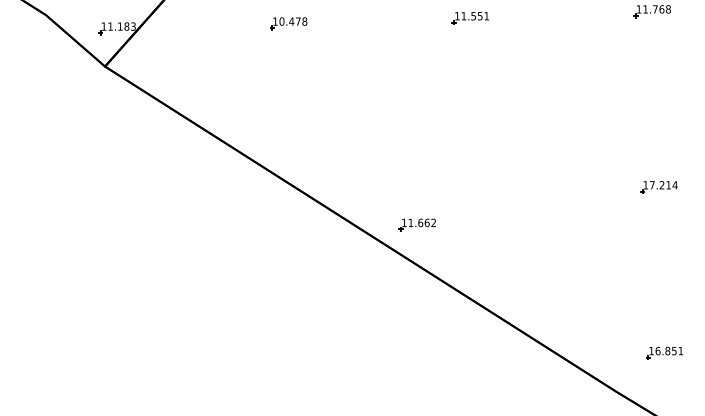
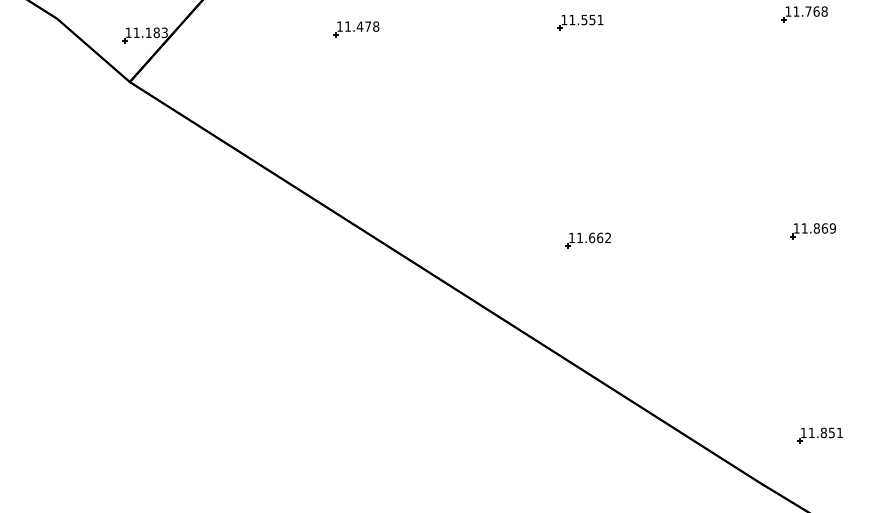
text: (281, 21) -> (347, 26), 10.478 -> 11.478
text: (663, 185) -> (818, 228), 17.214 -> 11.869
part: (416, 225) -> (587, 240), moved
text: (657, 350) -> (811, 432), 16.851 -> 11.851

